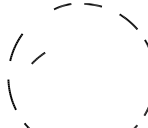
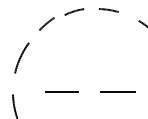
line: (38, 58) -> (47, 24), moved
line: (51, 77) -> (61, 92), added
line: (100, 77) -> (117, 92), added

